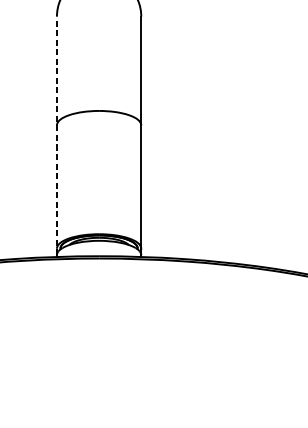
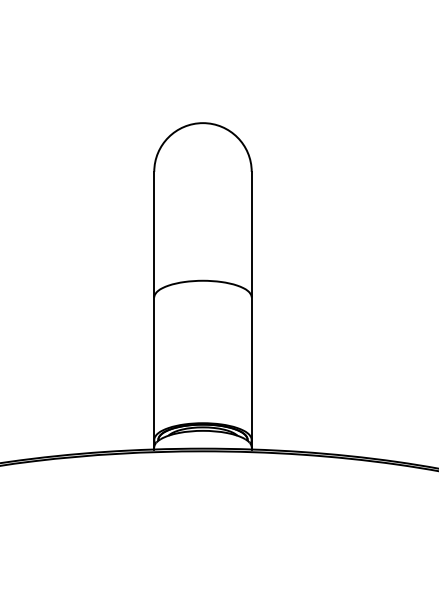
line: (57, 135) -> (154, 309), dashed -> solid

